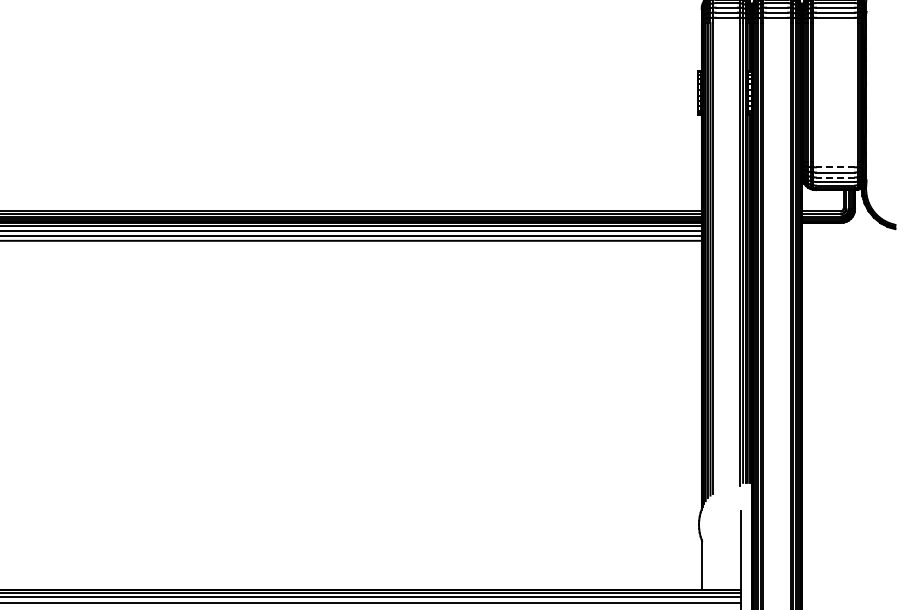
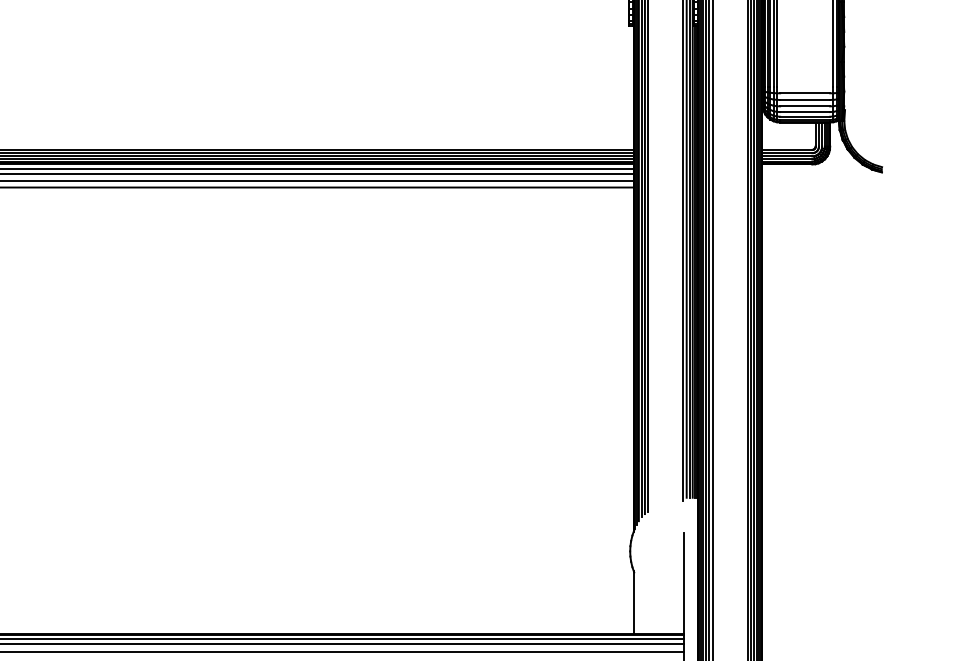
line: (835, 167) -> (805, 93), dashed -> solid
line: (835, 177) -> (805, 106), dashed -> solid

